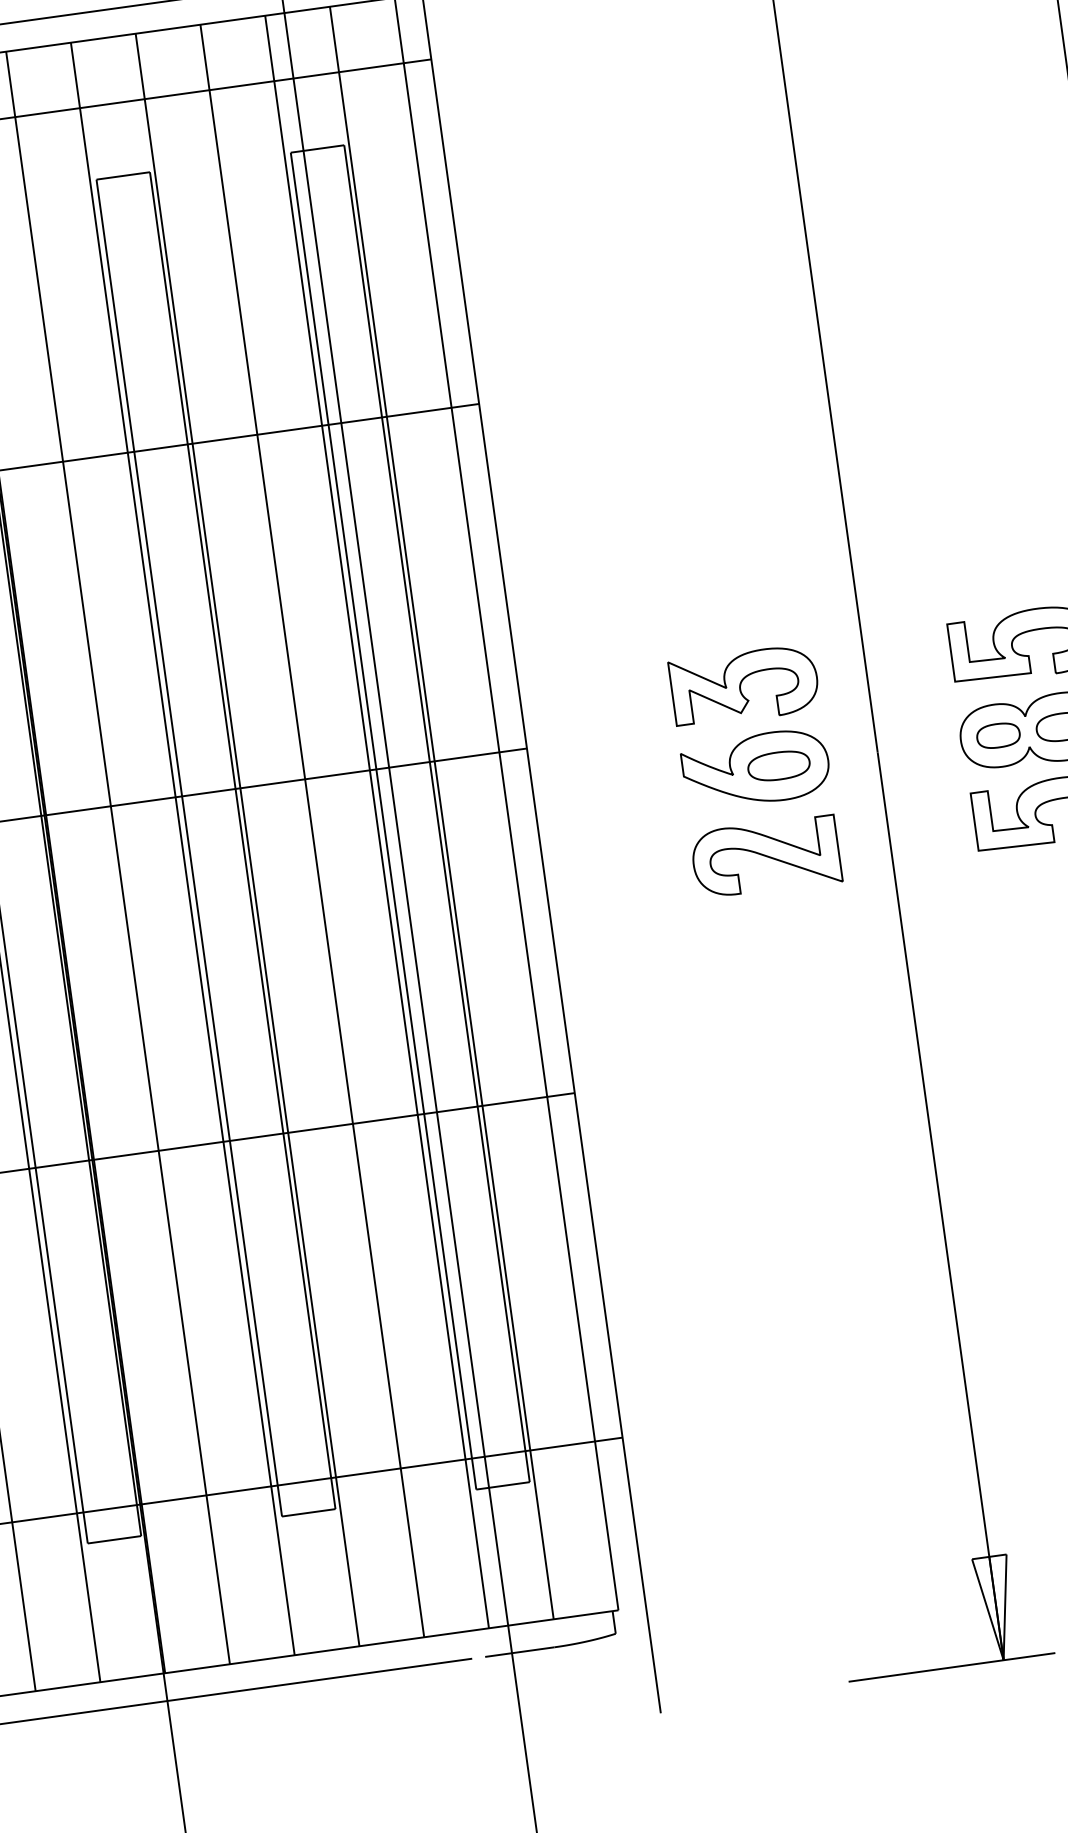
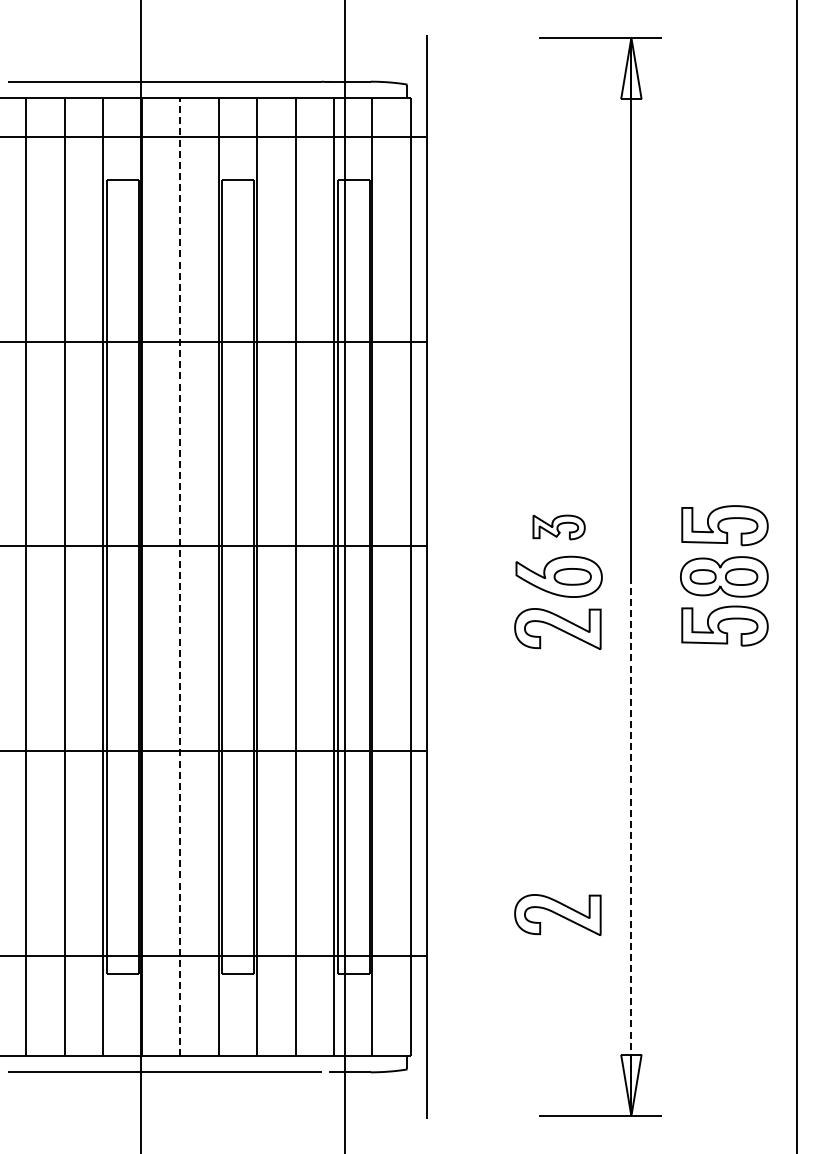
part: (743, 686) -> (558, 527), size x0.6
line: (118, 858) -> (180, 577), solid -> dashed
line: (940, 1206) -> (631, 846), solid -> dashed
part: (832, 1337) -> (557, 914), added

